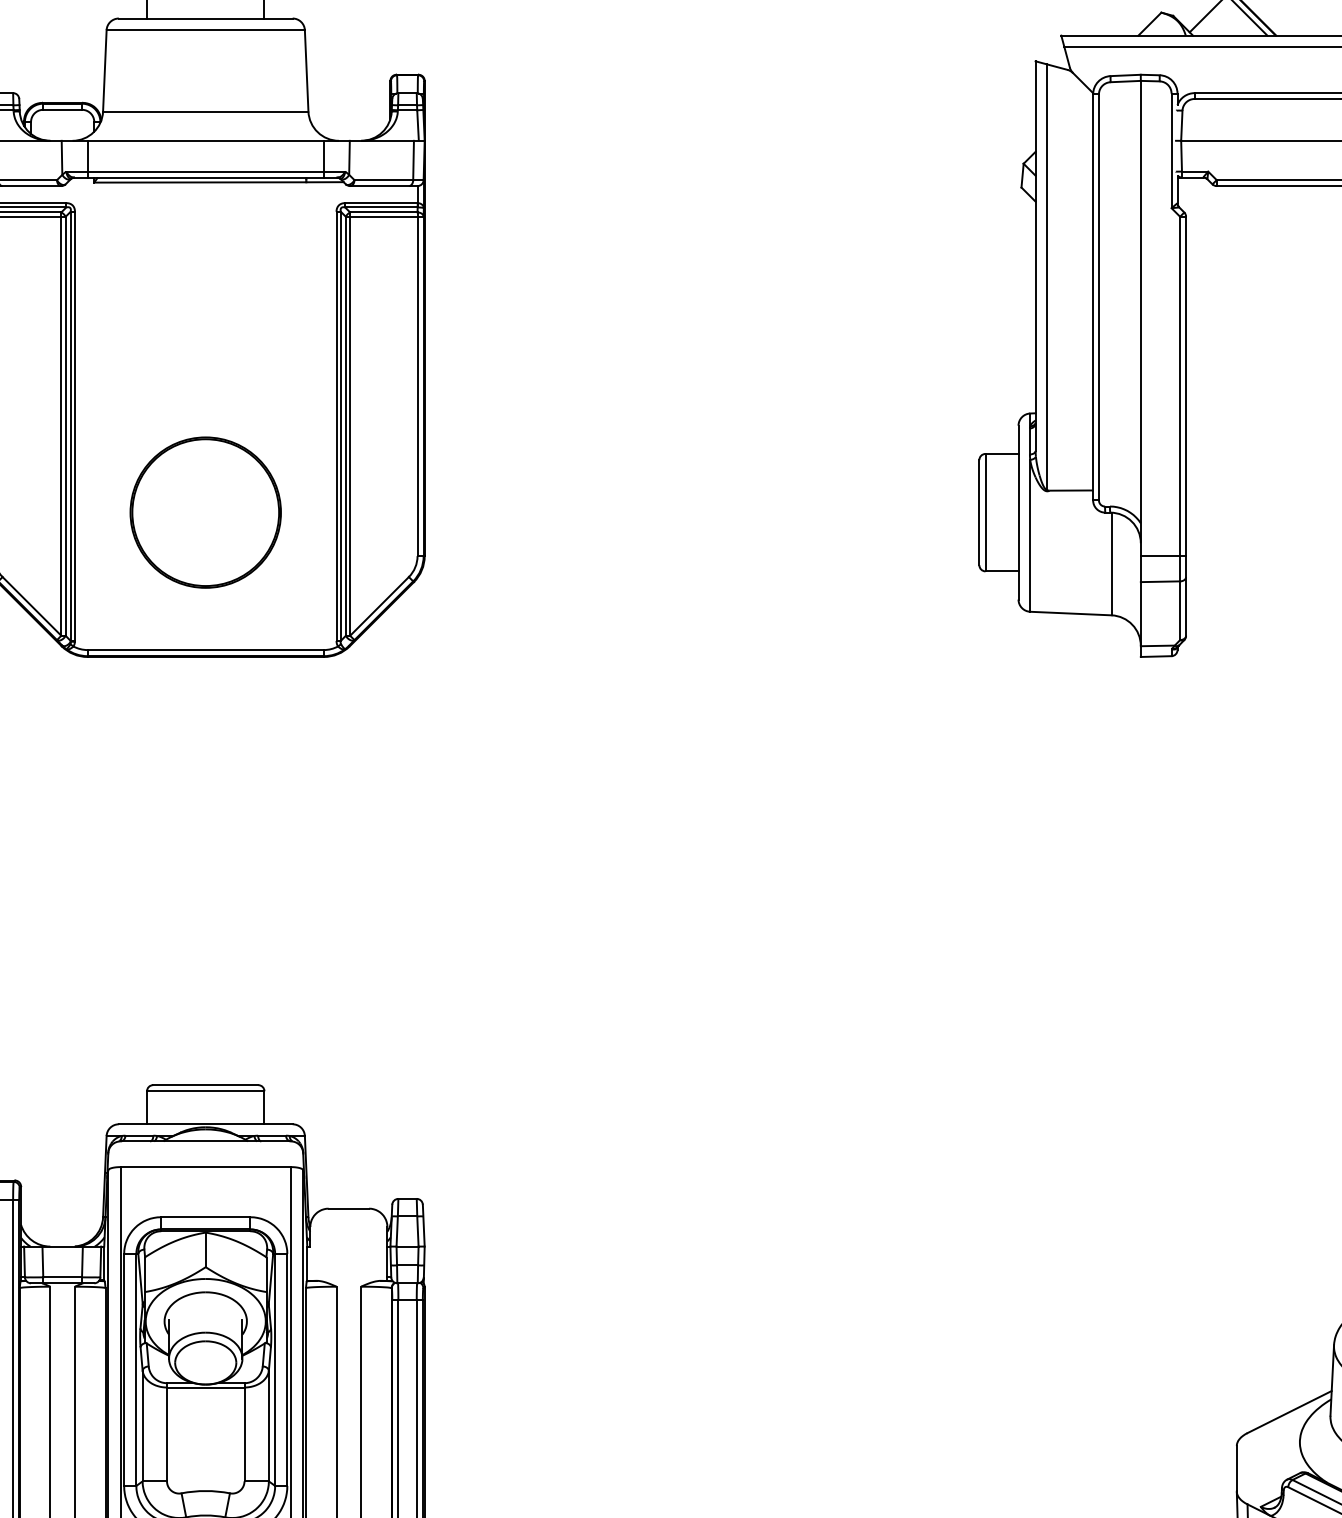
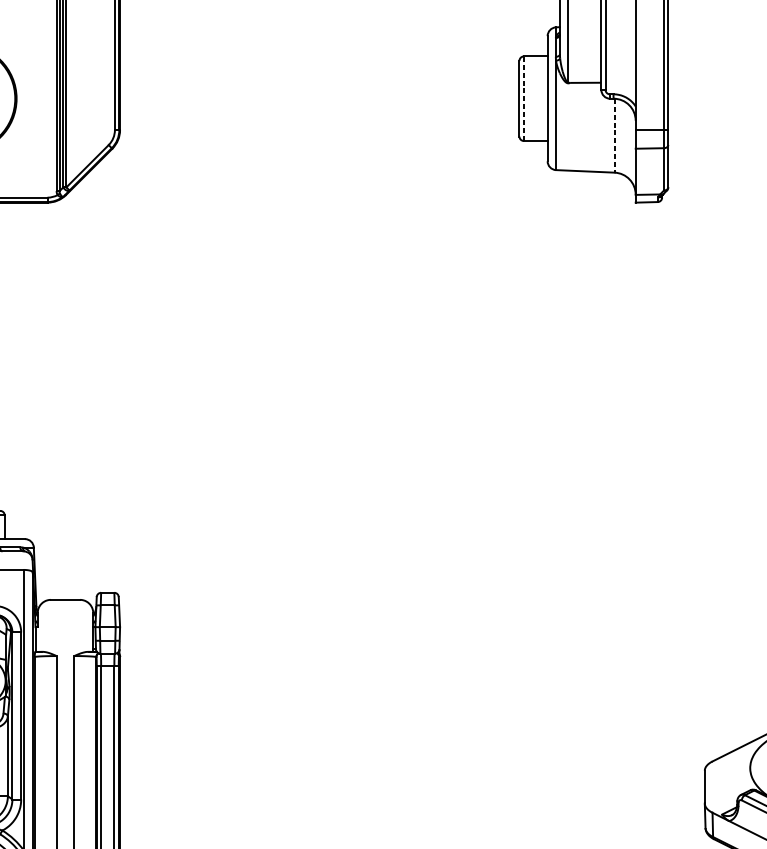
line: (985, 512) -> (523, 98), solid -> dashed
line: (1111, 564) -> (614, 136), solid -> dashed

